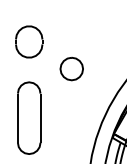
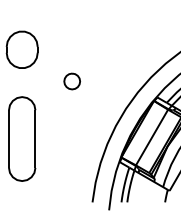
part: (72, 69) -> (72, 81), size x0.6

